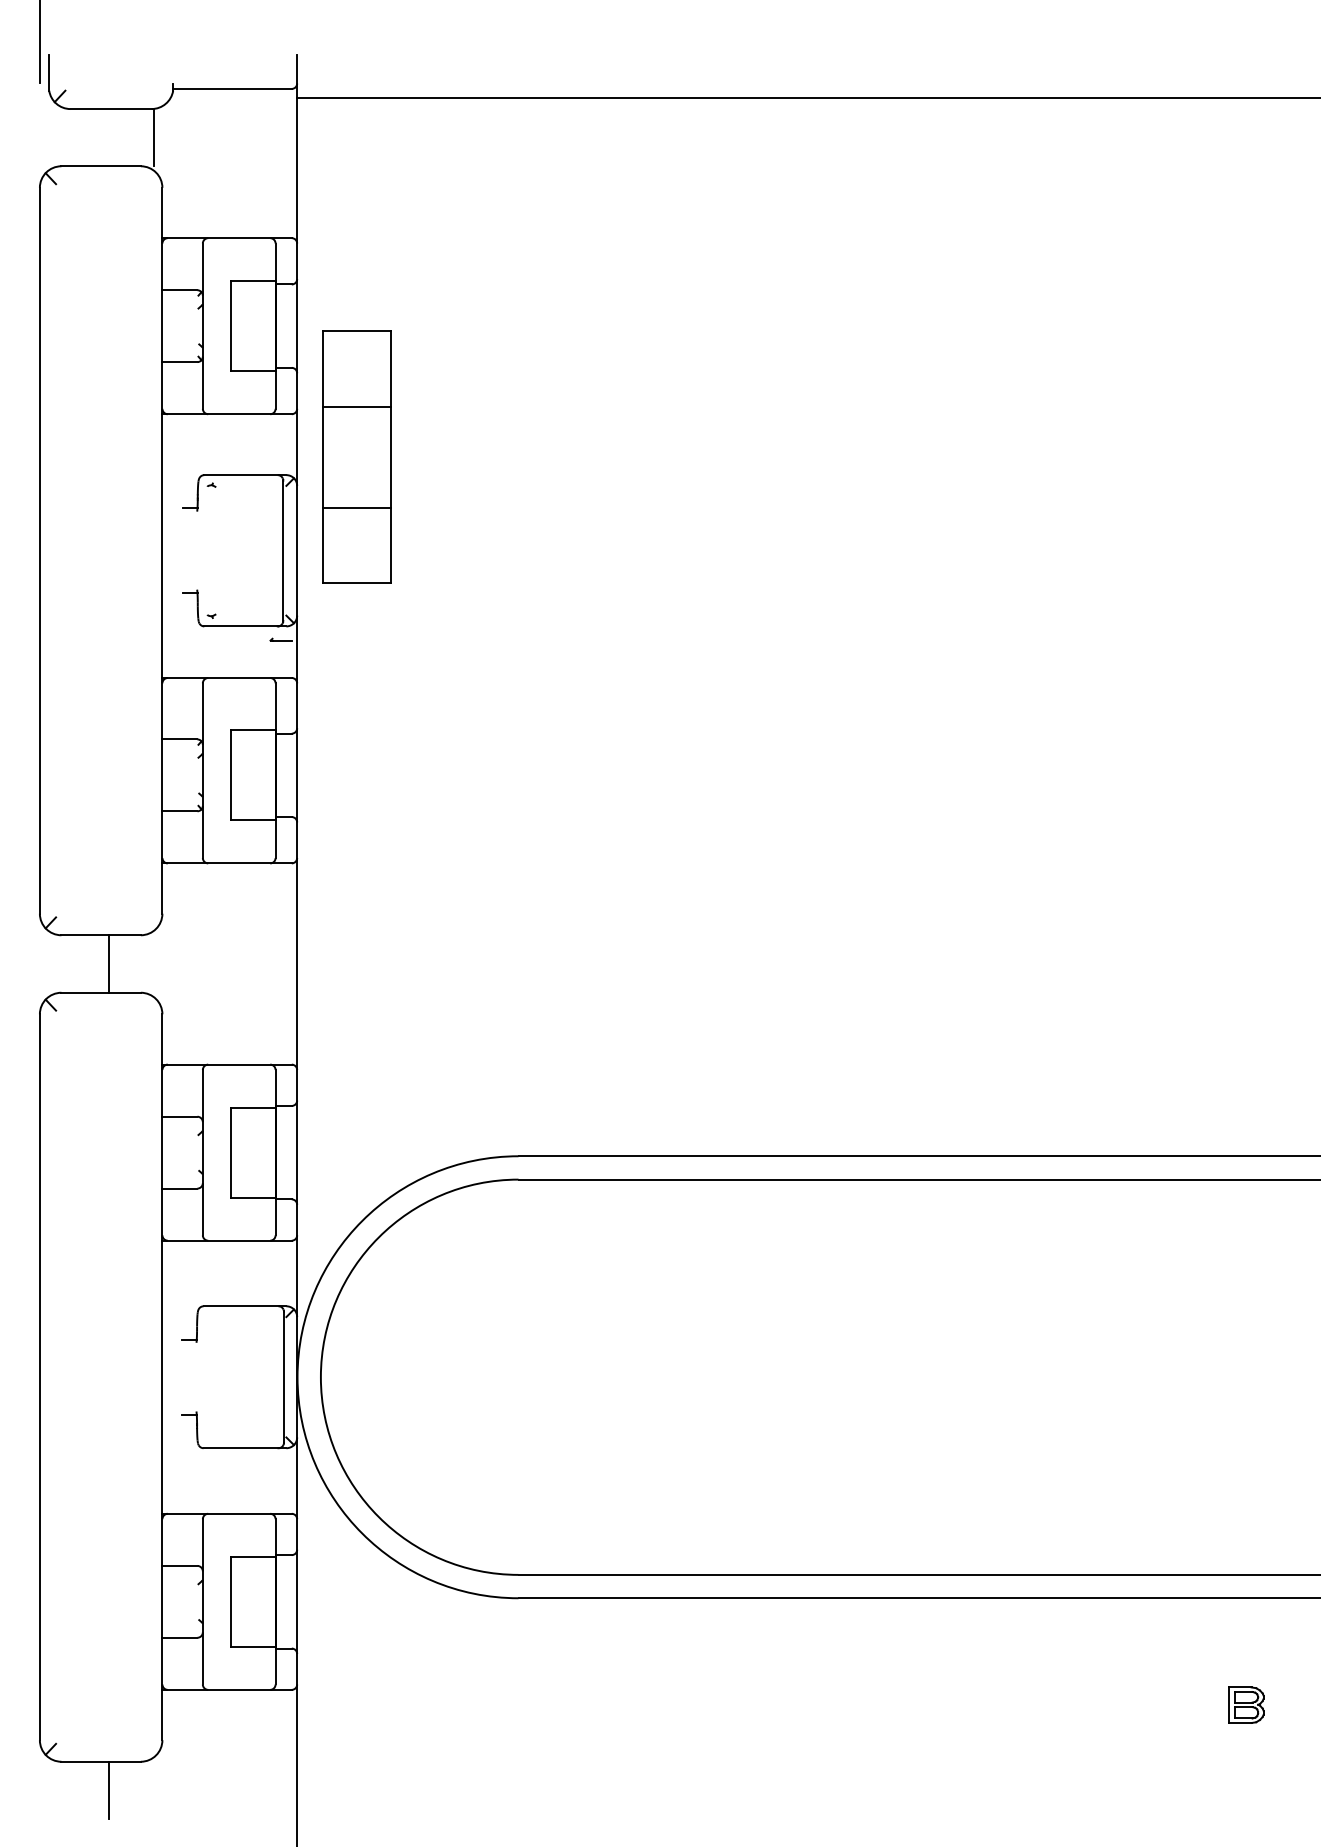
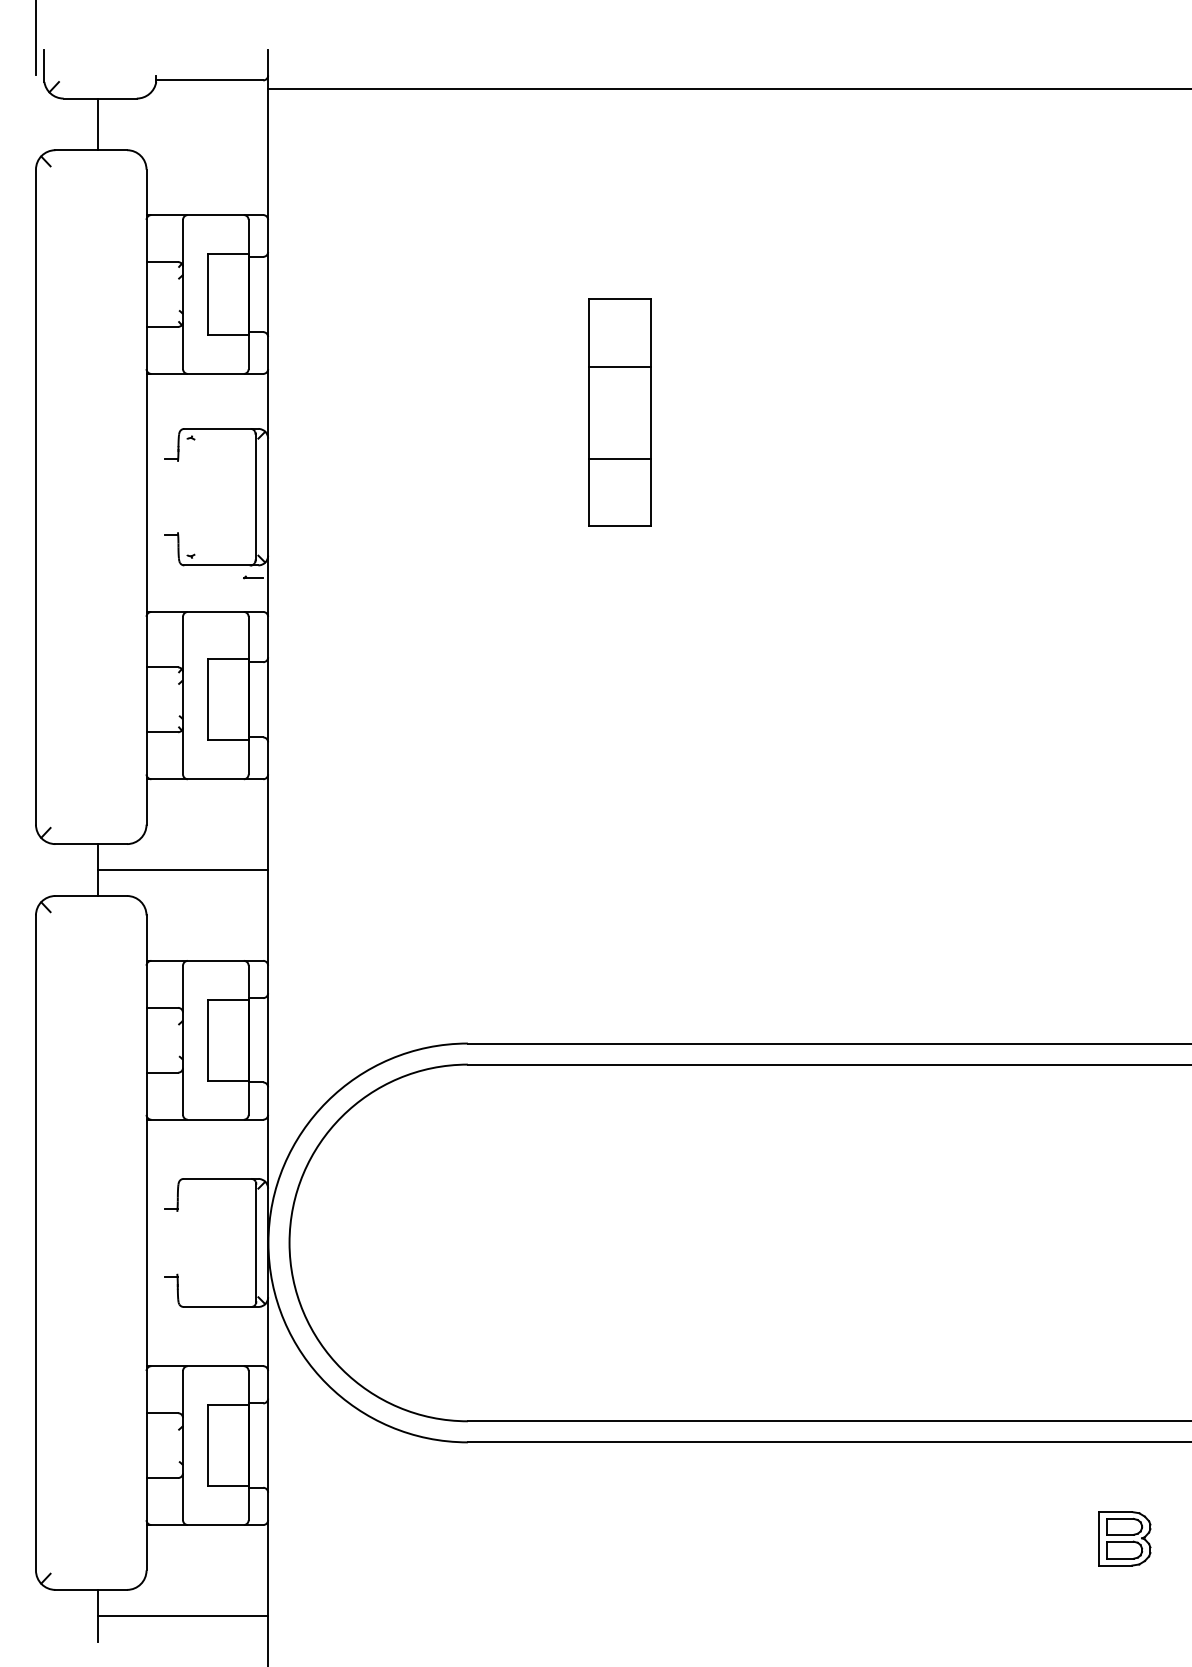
line: (153, 137) -> (97, 124), moved
part: (356, 456) -> (619, 412), moved
line: (202, 964) -> (182, 870), added
part: (1246, 1704) -> (1124, 1538), size x1.67
line: (202, 1790) -> (182, 1615), added

